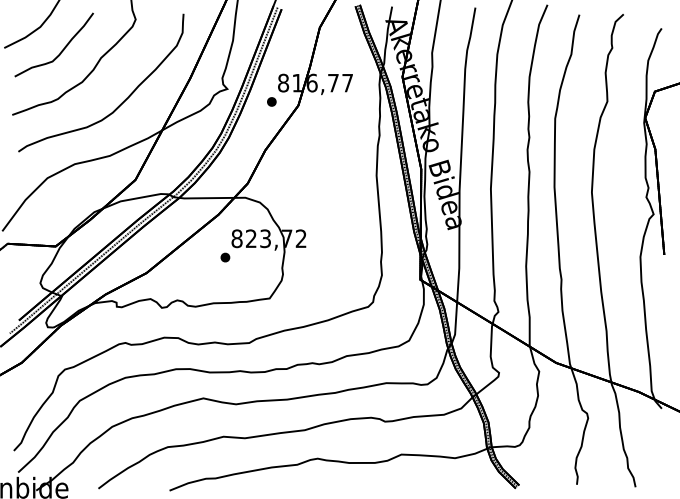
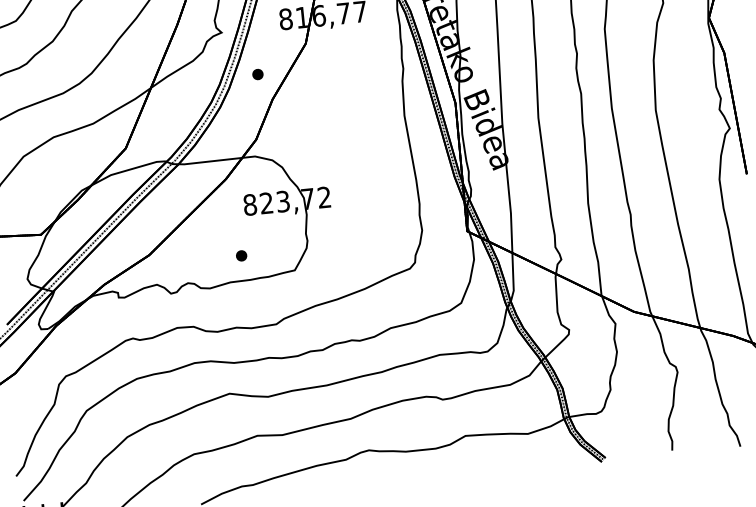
part: (271, 101) -> (257, 74), moved
part: (225, 257) -> (241, 255), moved

